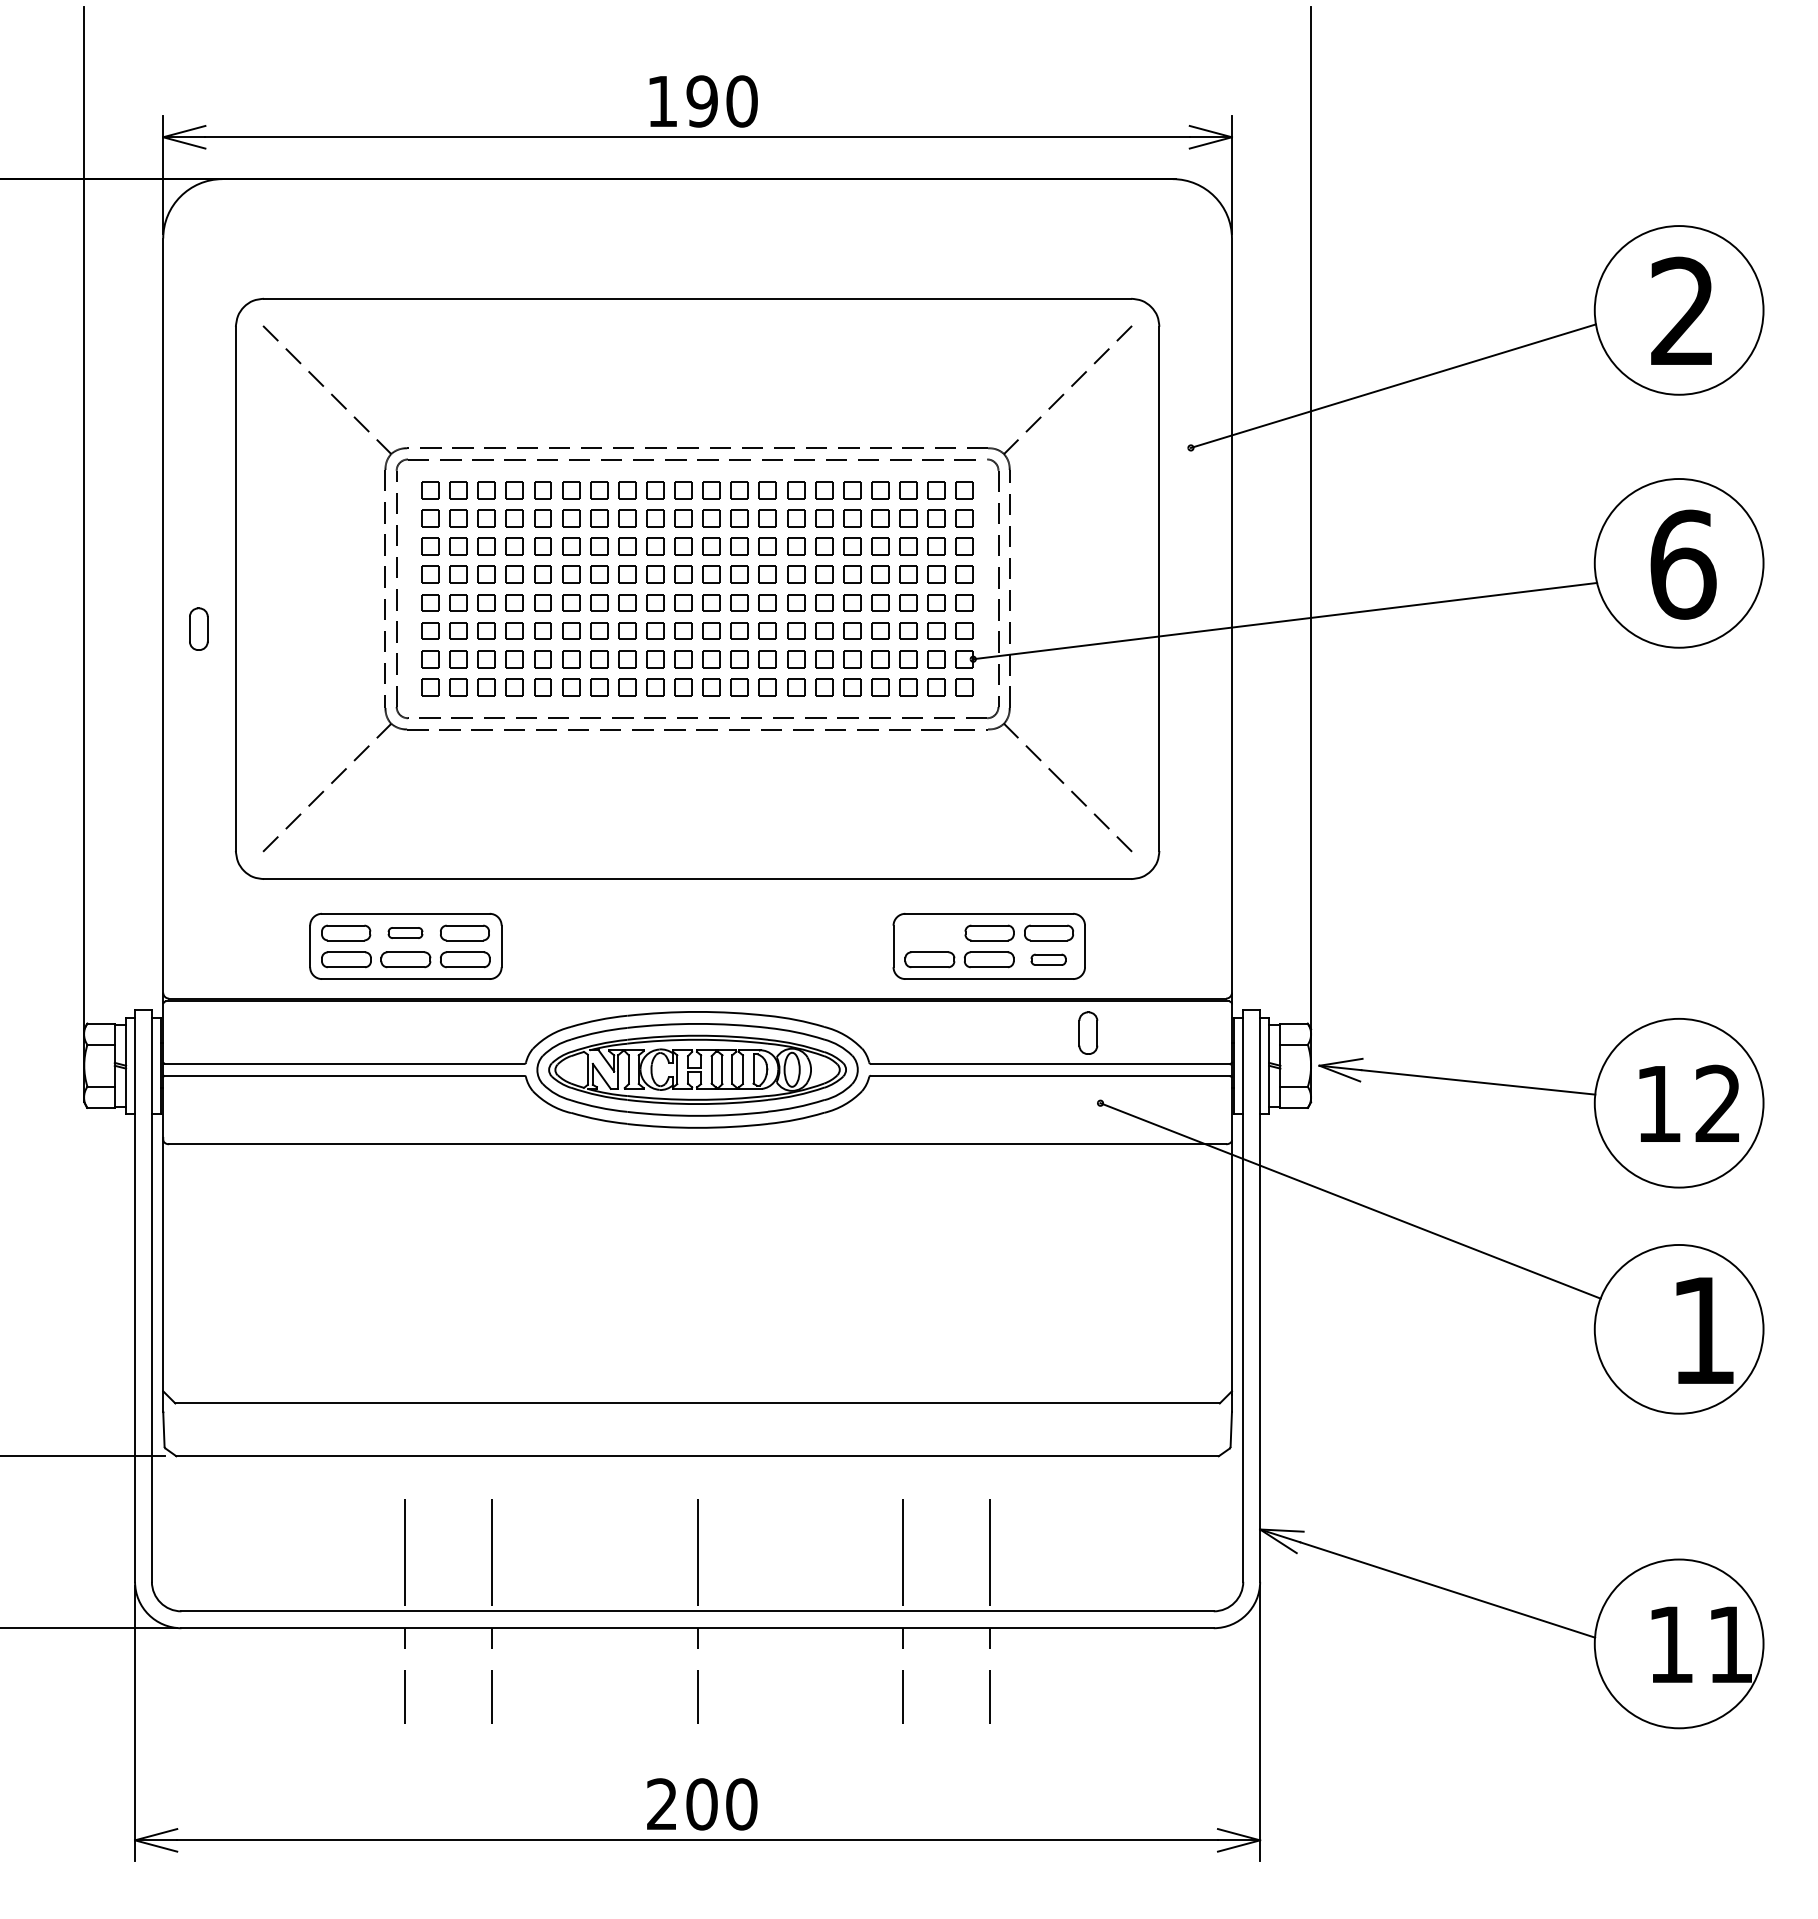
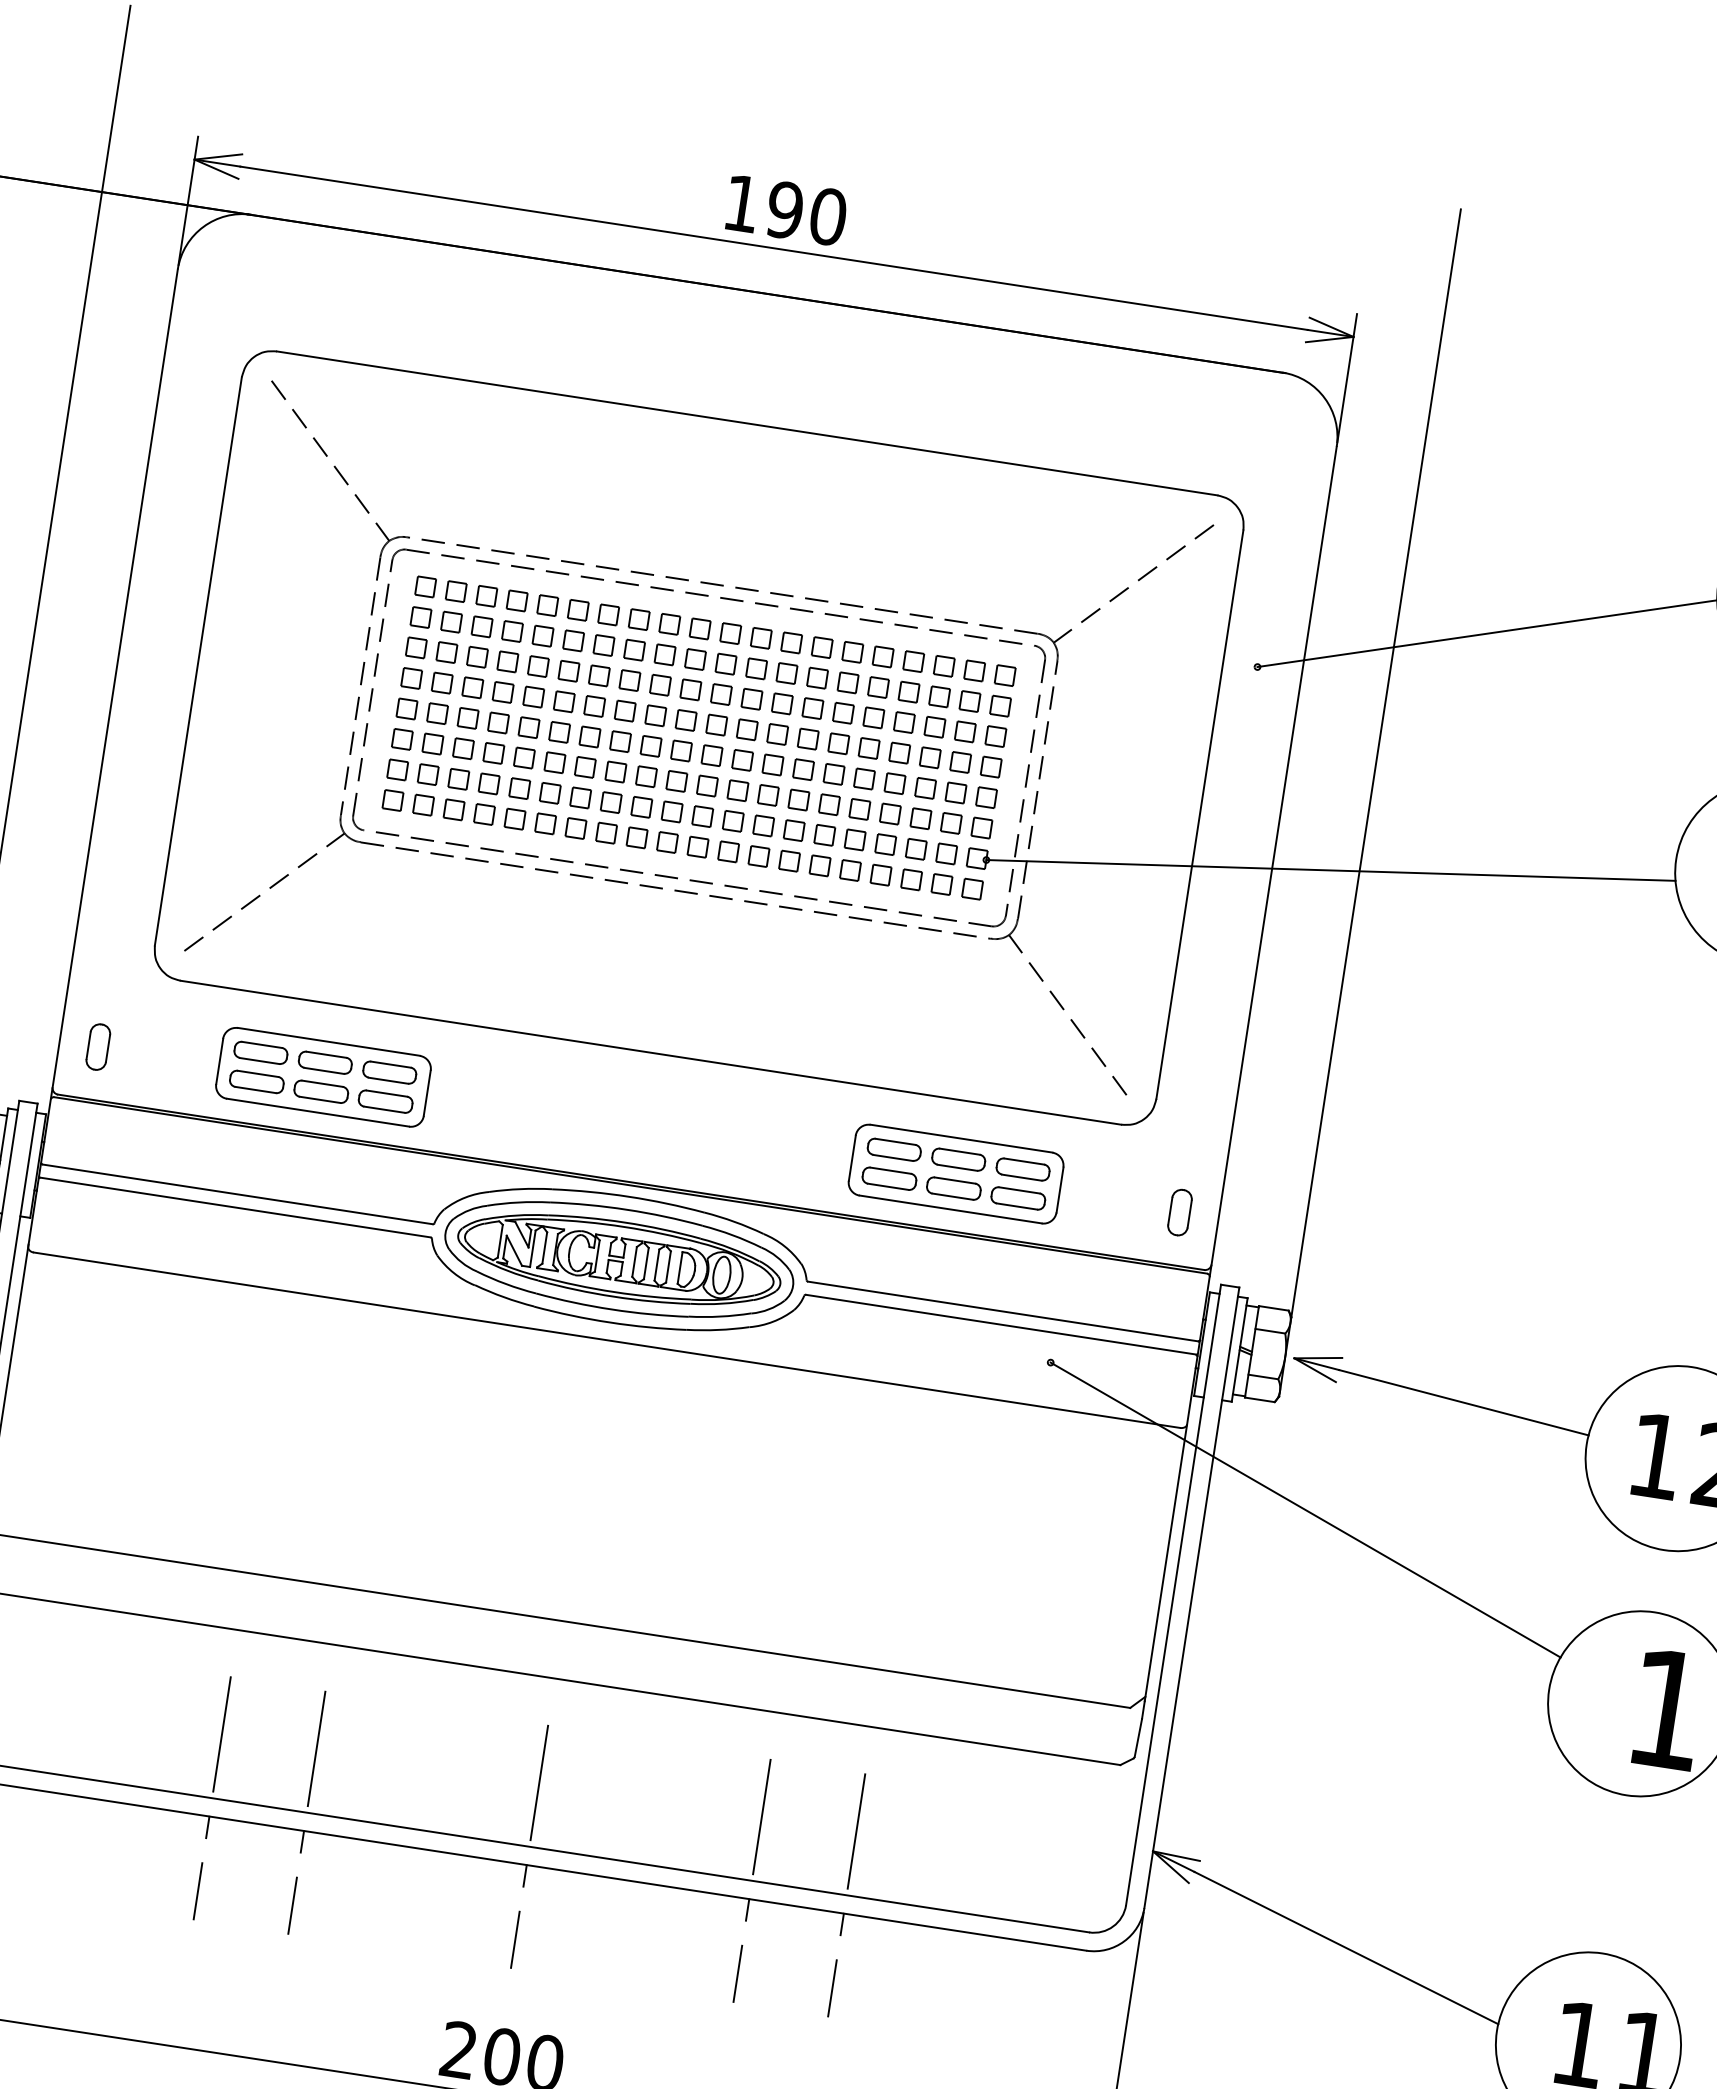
part: (198, 628) -> (98, 1046), moved
part: (405, 932) -> (325, 1062), size x1.43
part: (930, 932) -> (894, 1149), added
part: (1048, 959) -> (1018, 1198), size x1.43
part: (1088, 1032) -> (1180, 1211), moved

